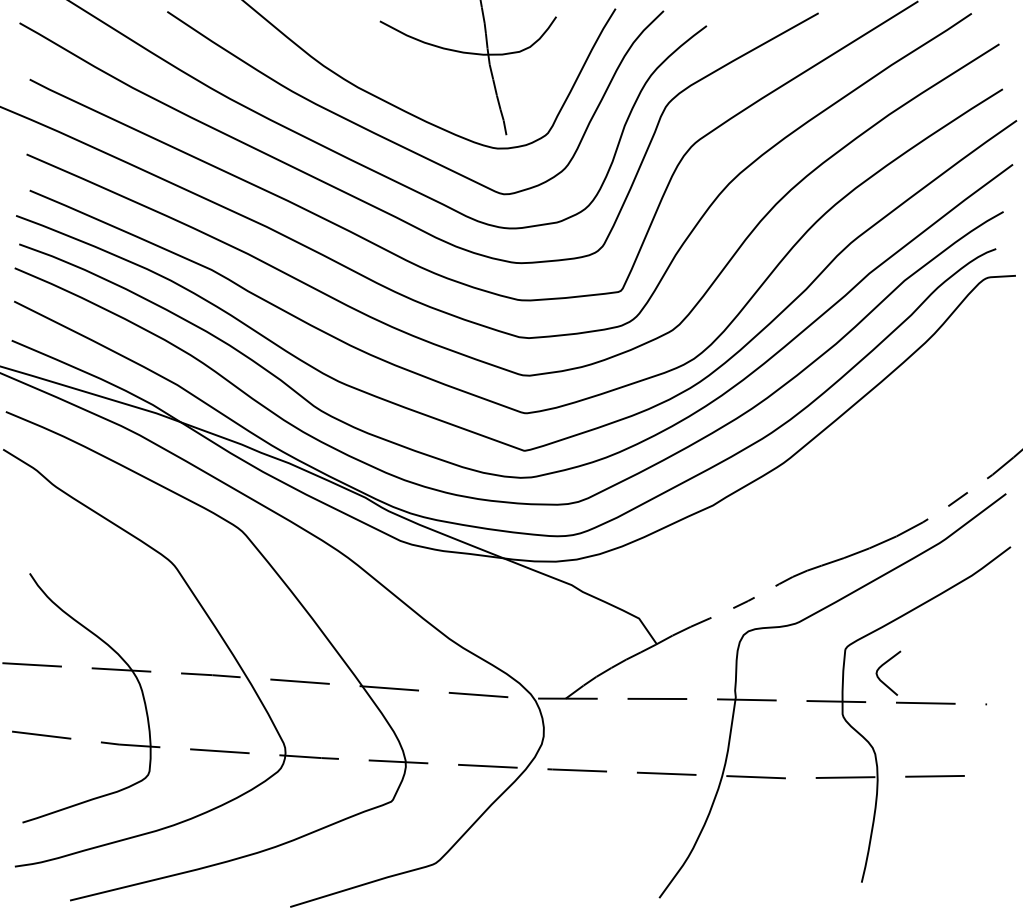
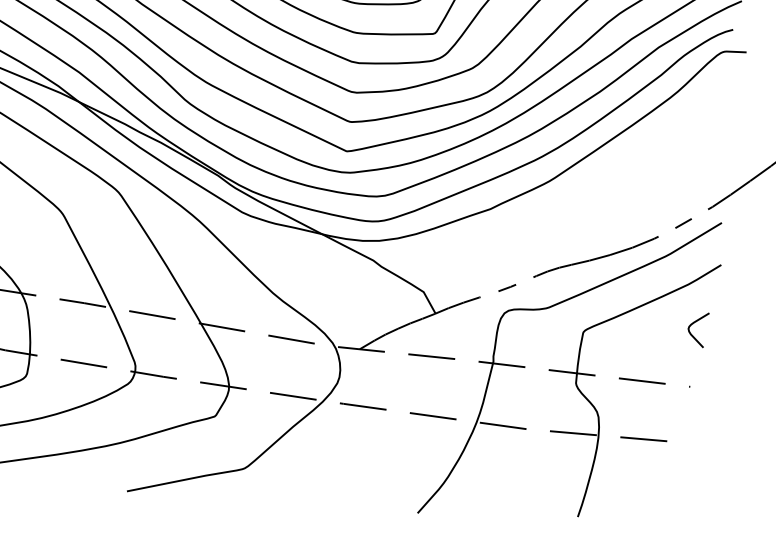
curve: (882, 666) -> (693, 323), moved

